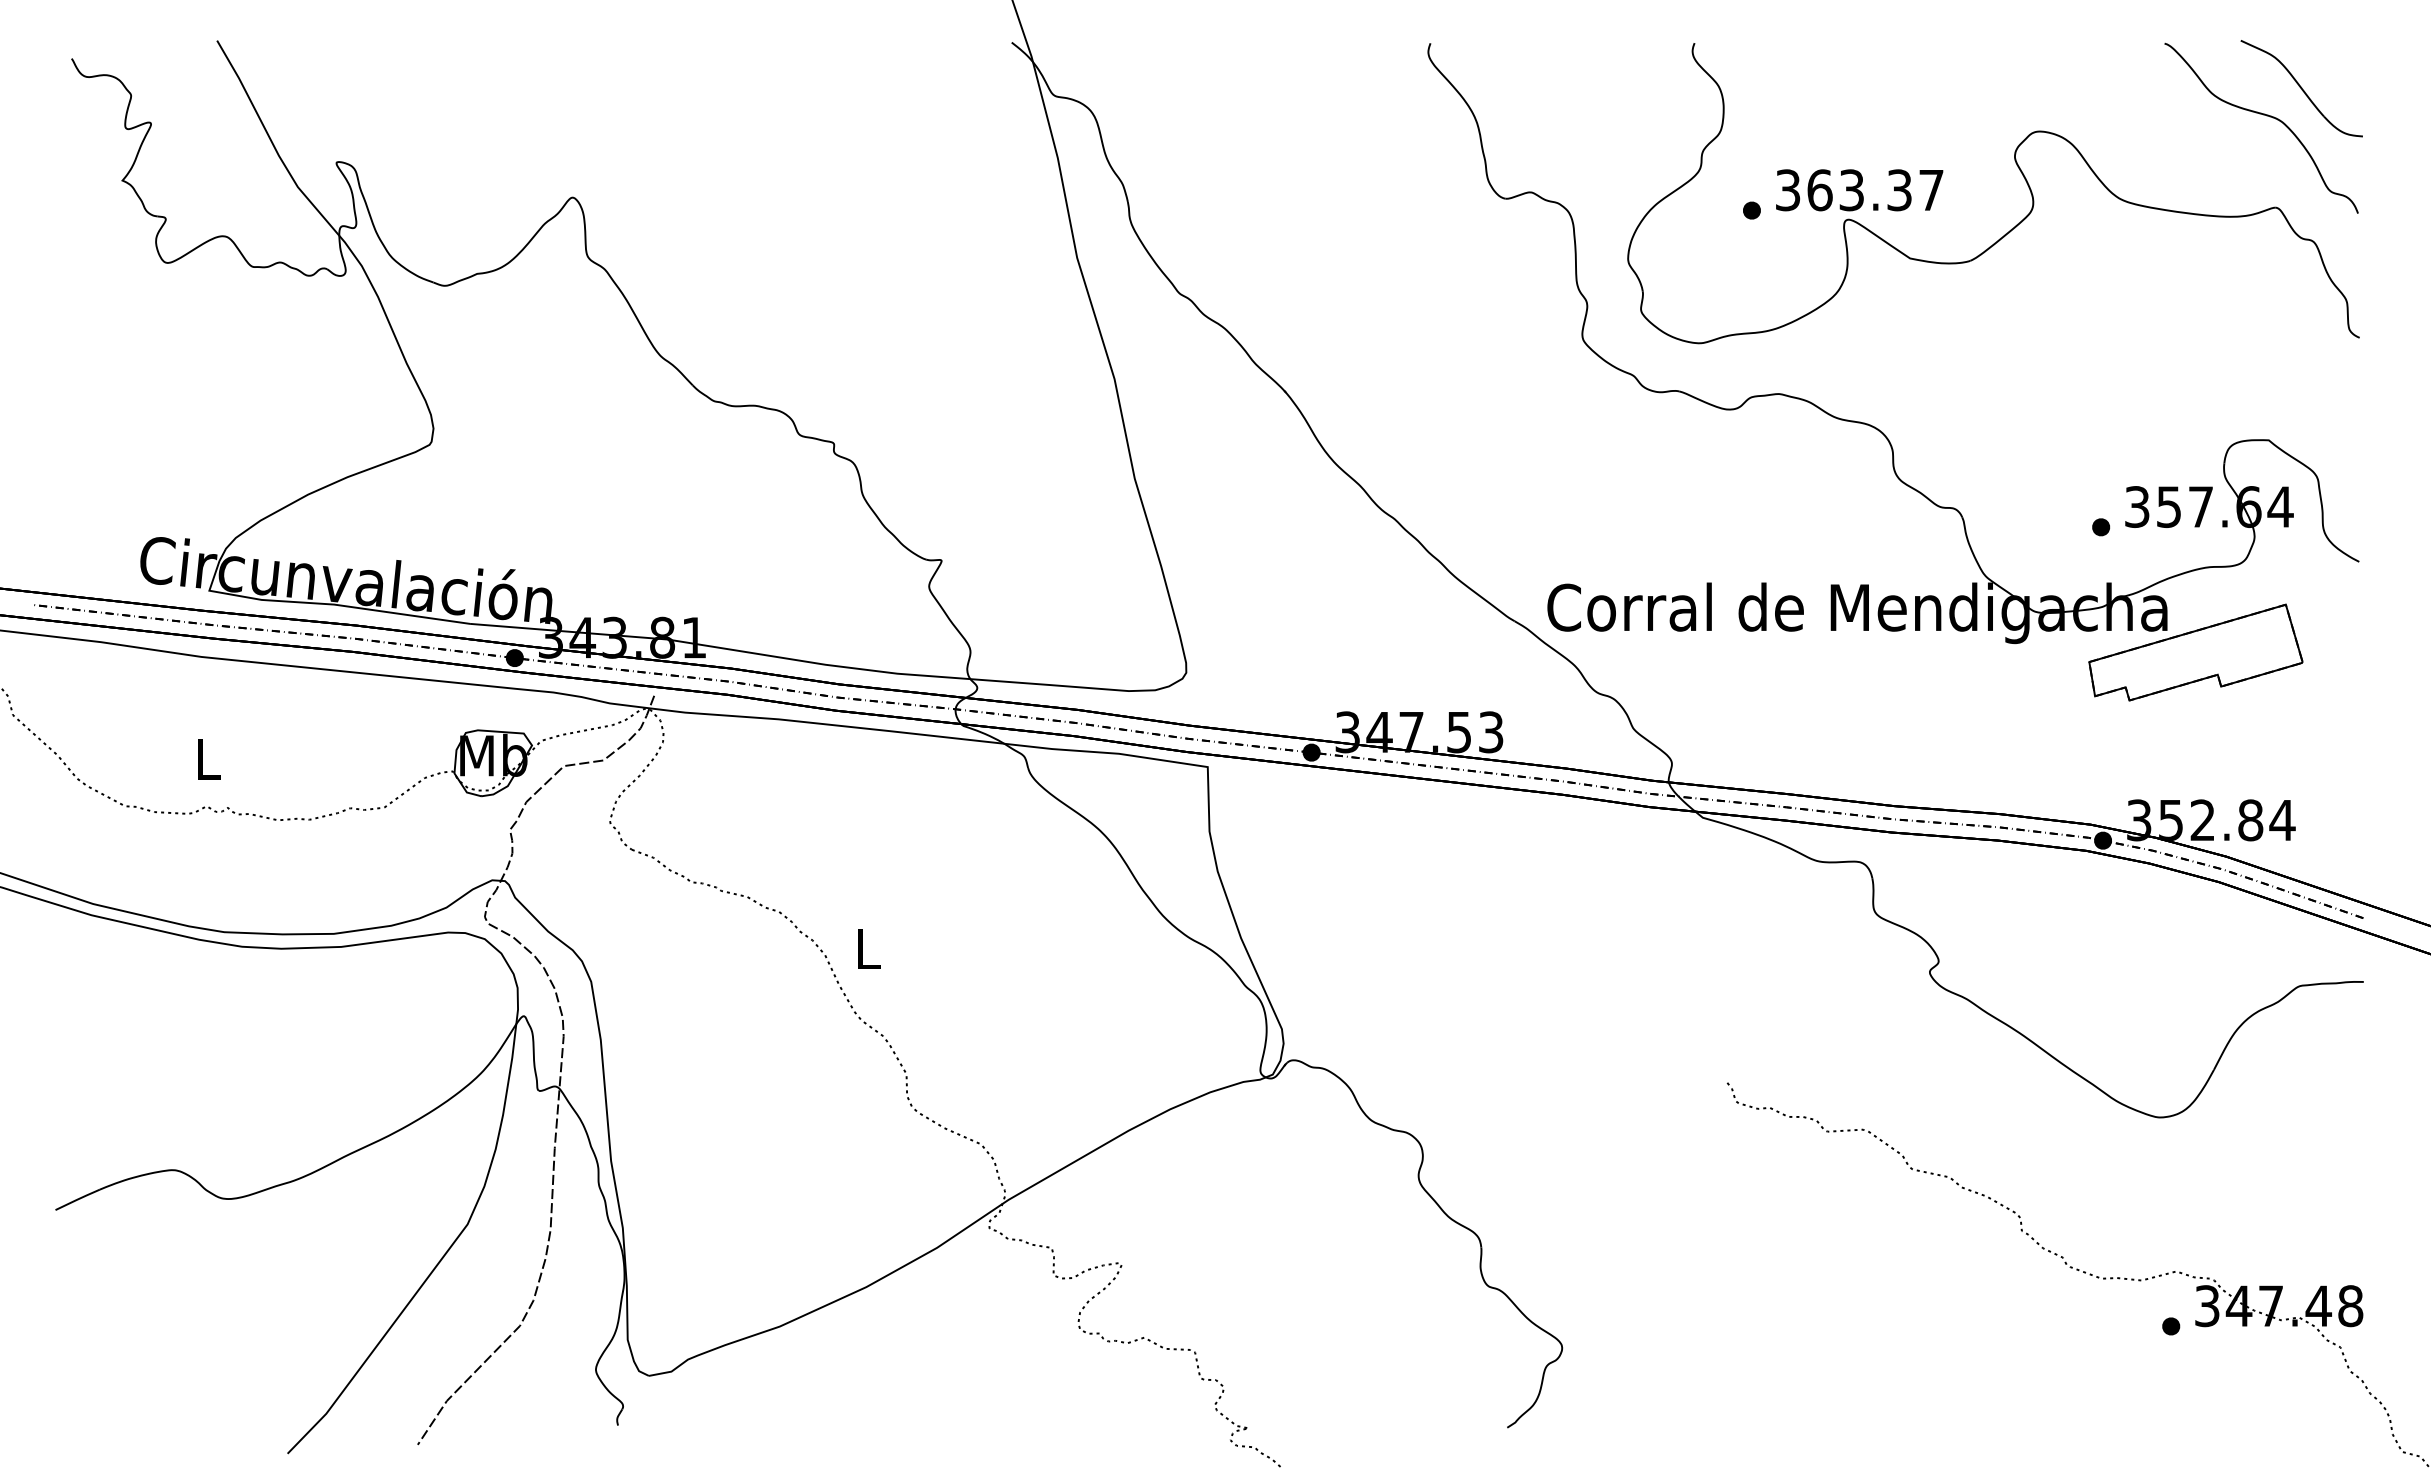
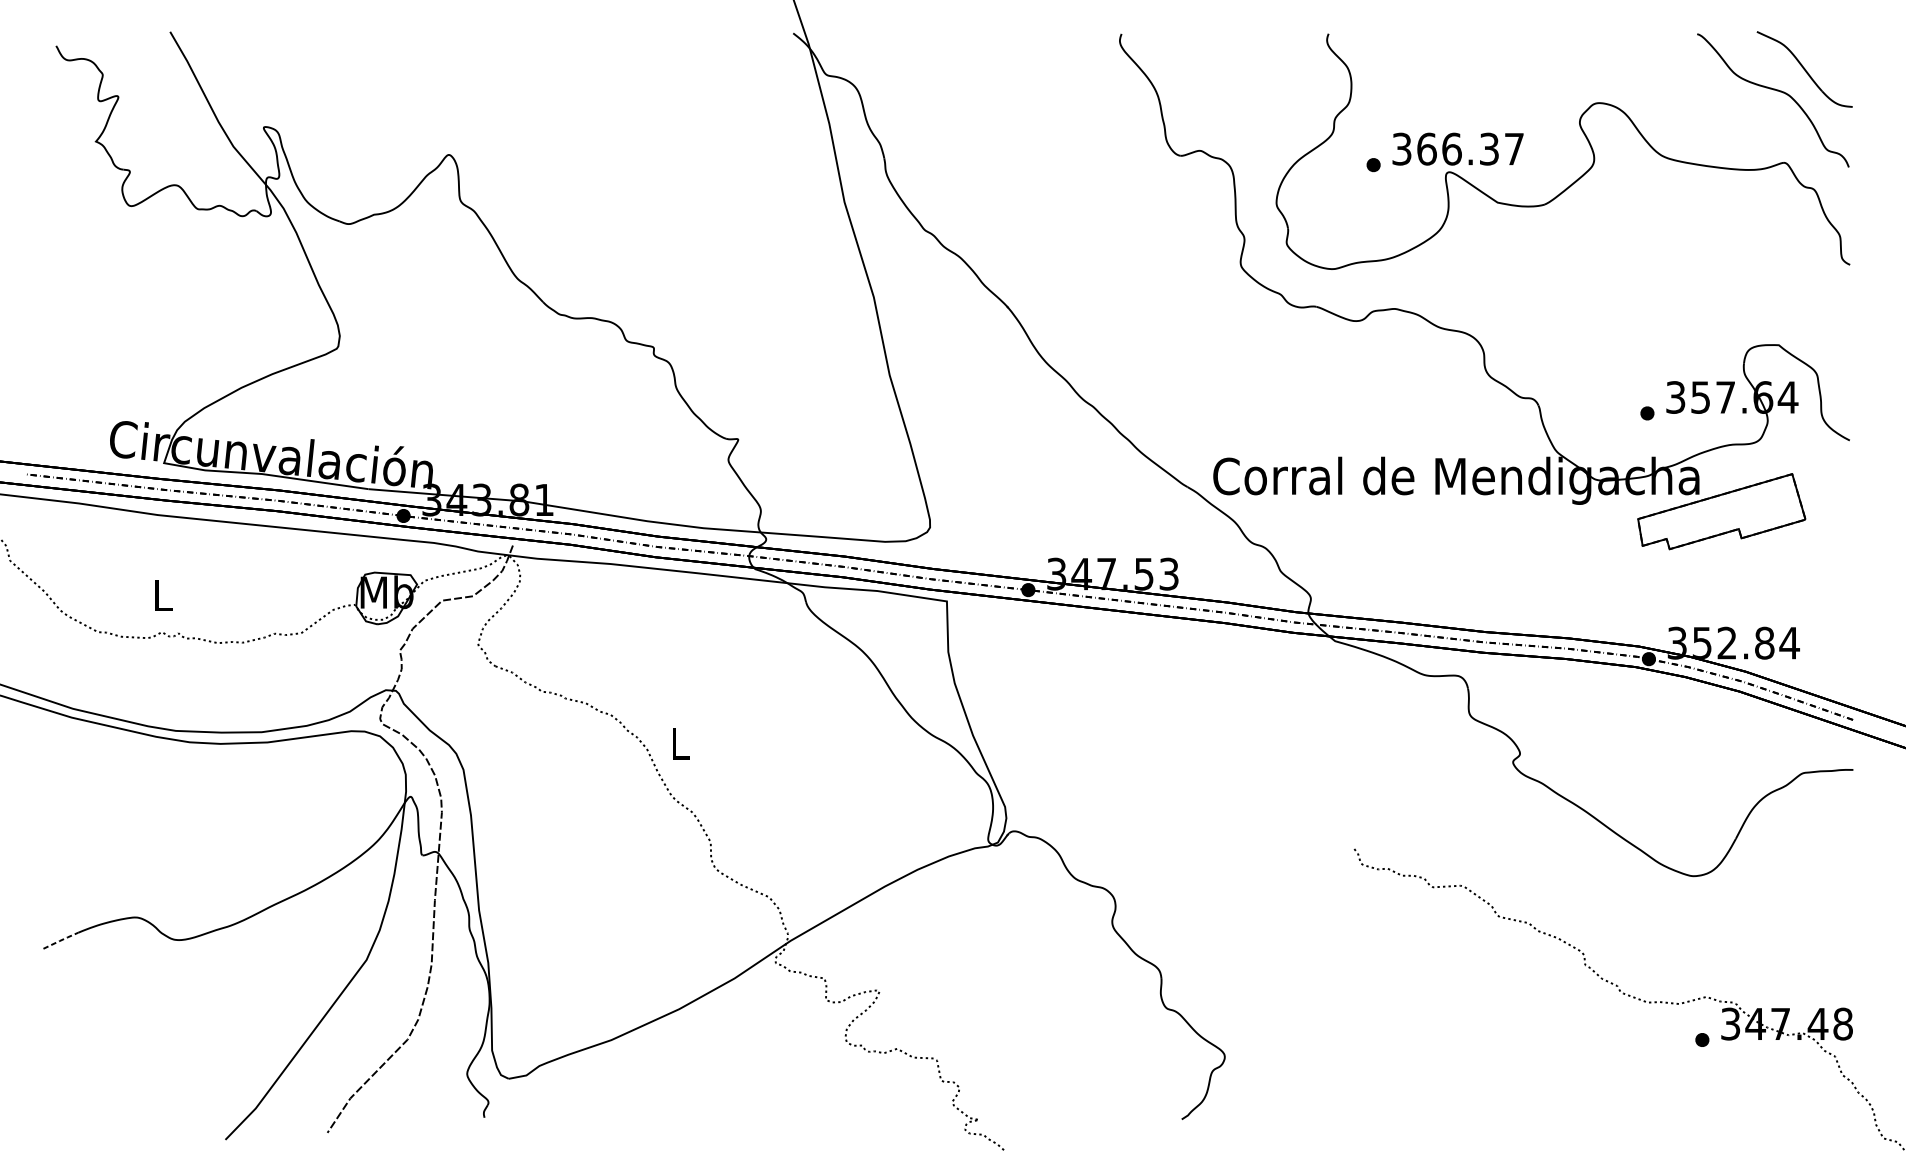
text: (1851, 190) -> (1451, 149), 363.37 -> 366.37
line: (77, 1199) -> (60, 940), solid -> dashed

